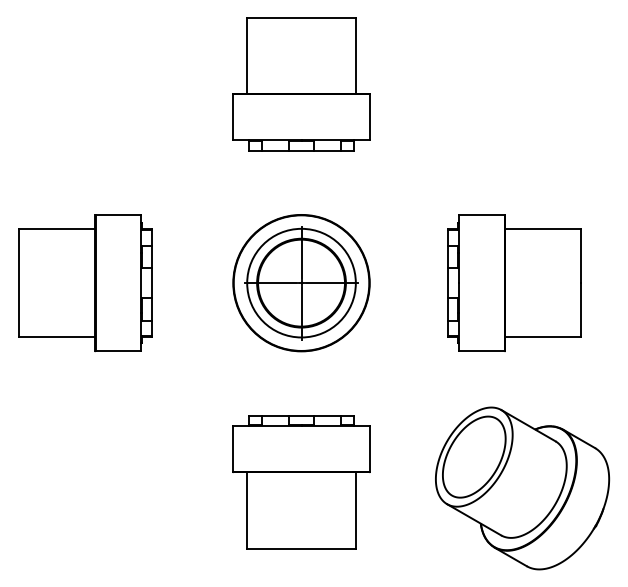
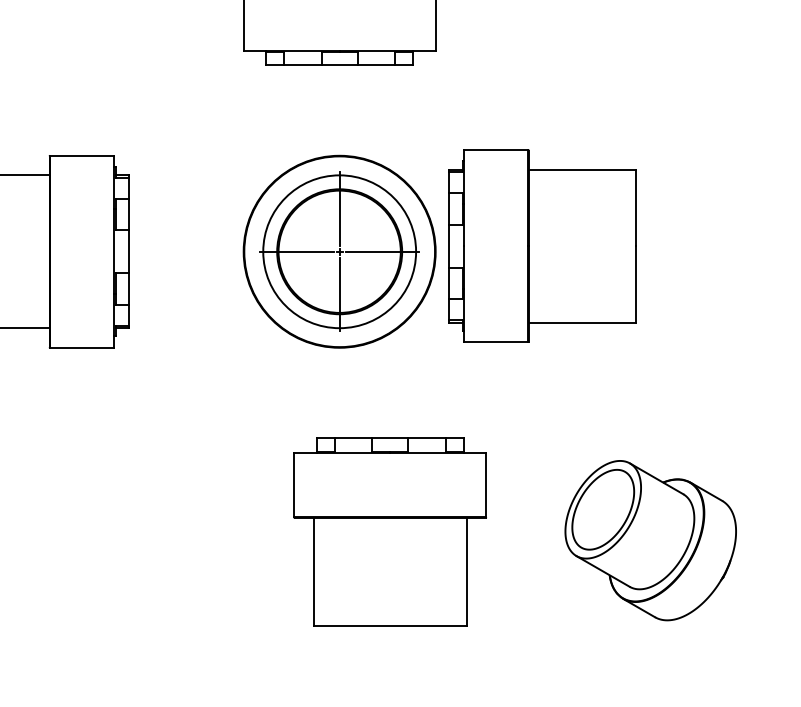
part: (514, 282) -> (542, 245), moved
part: (301, 482) -> (390, 532), moved
part: (522, 488) -> (650, 540), size x0.7

